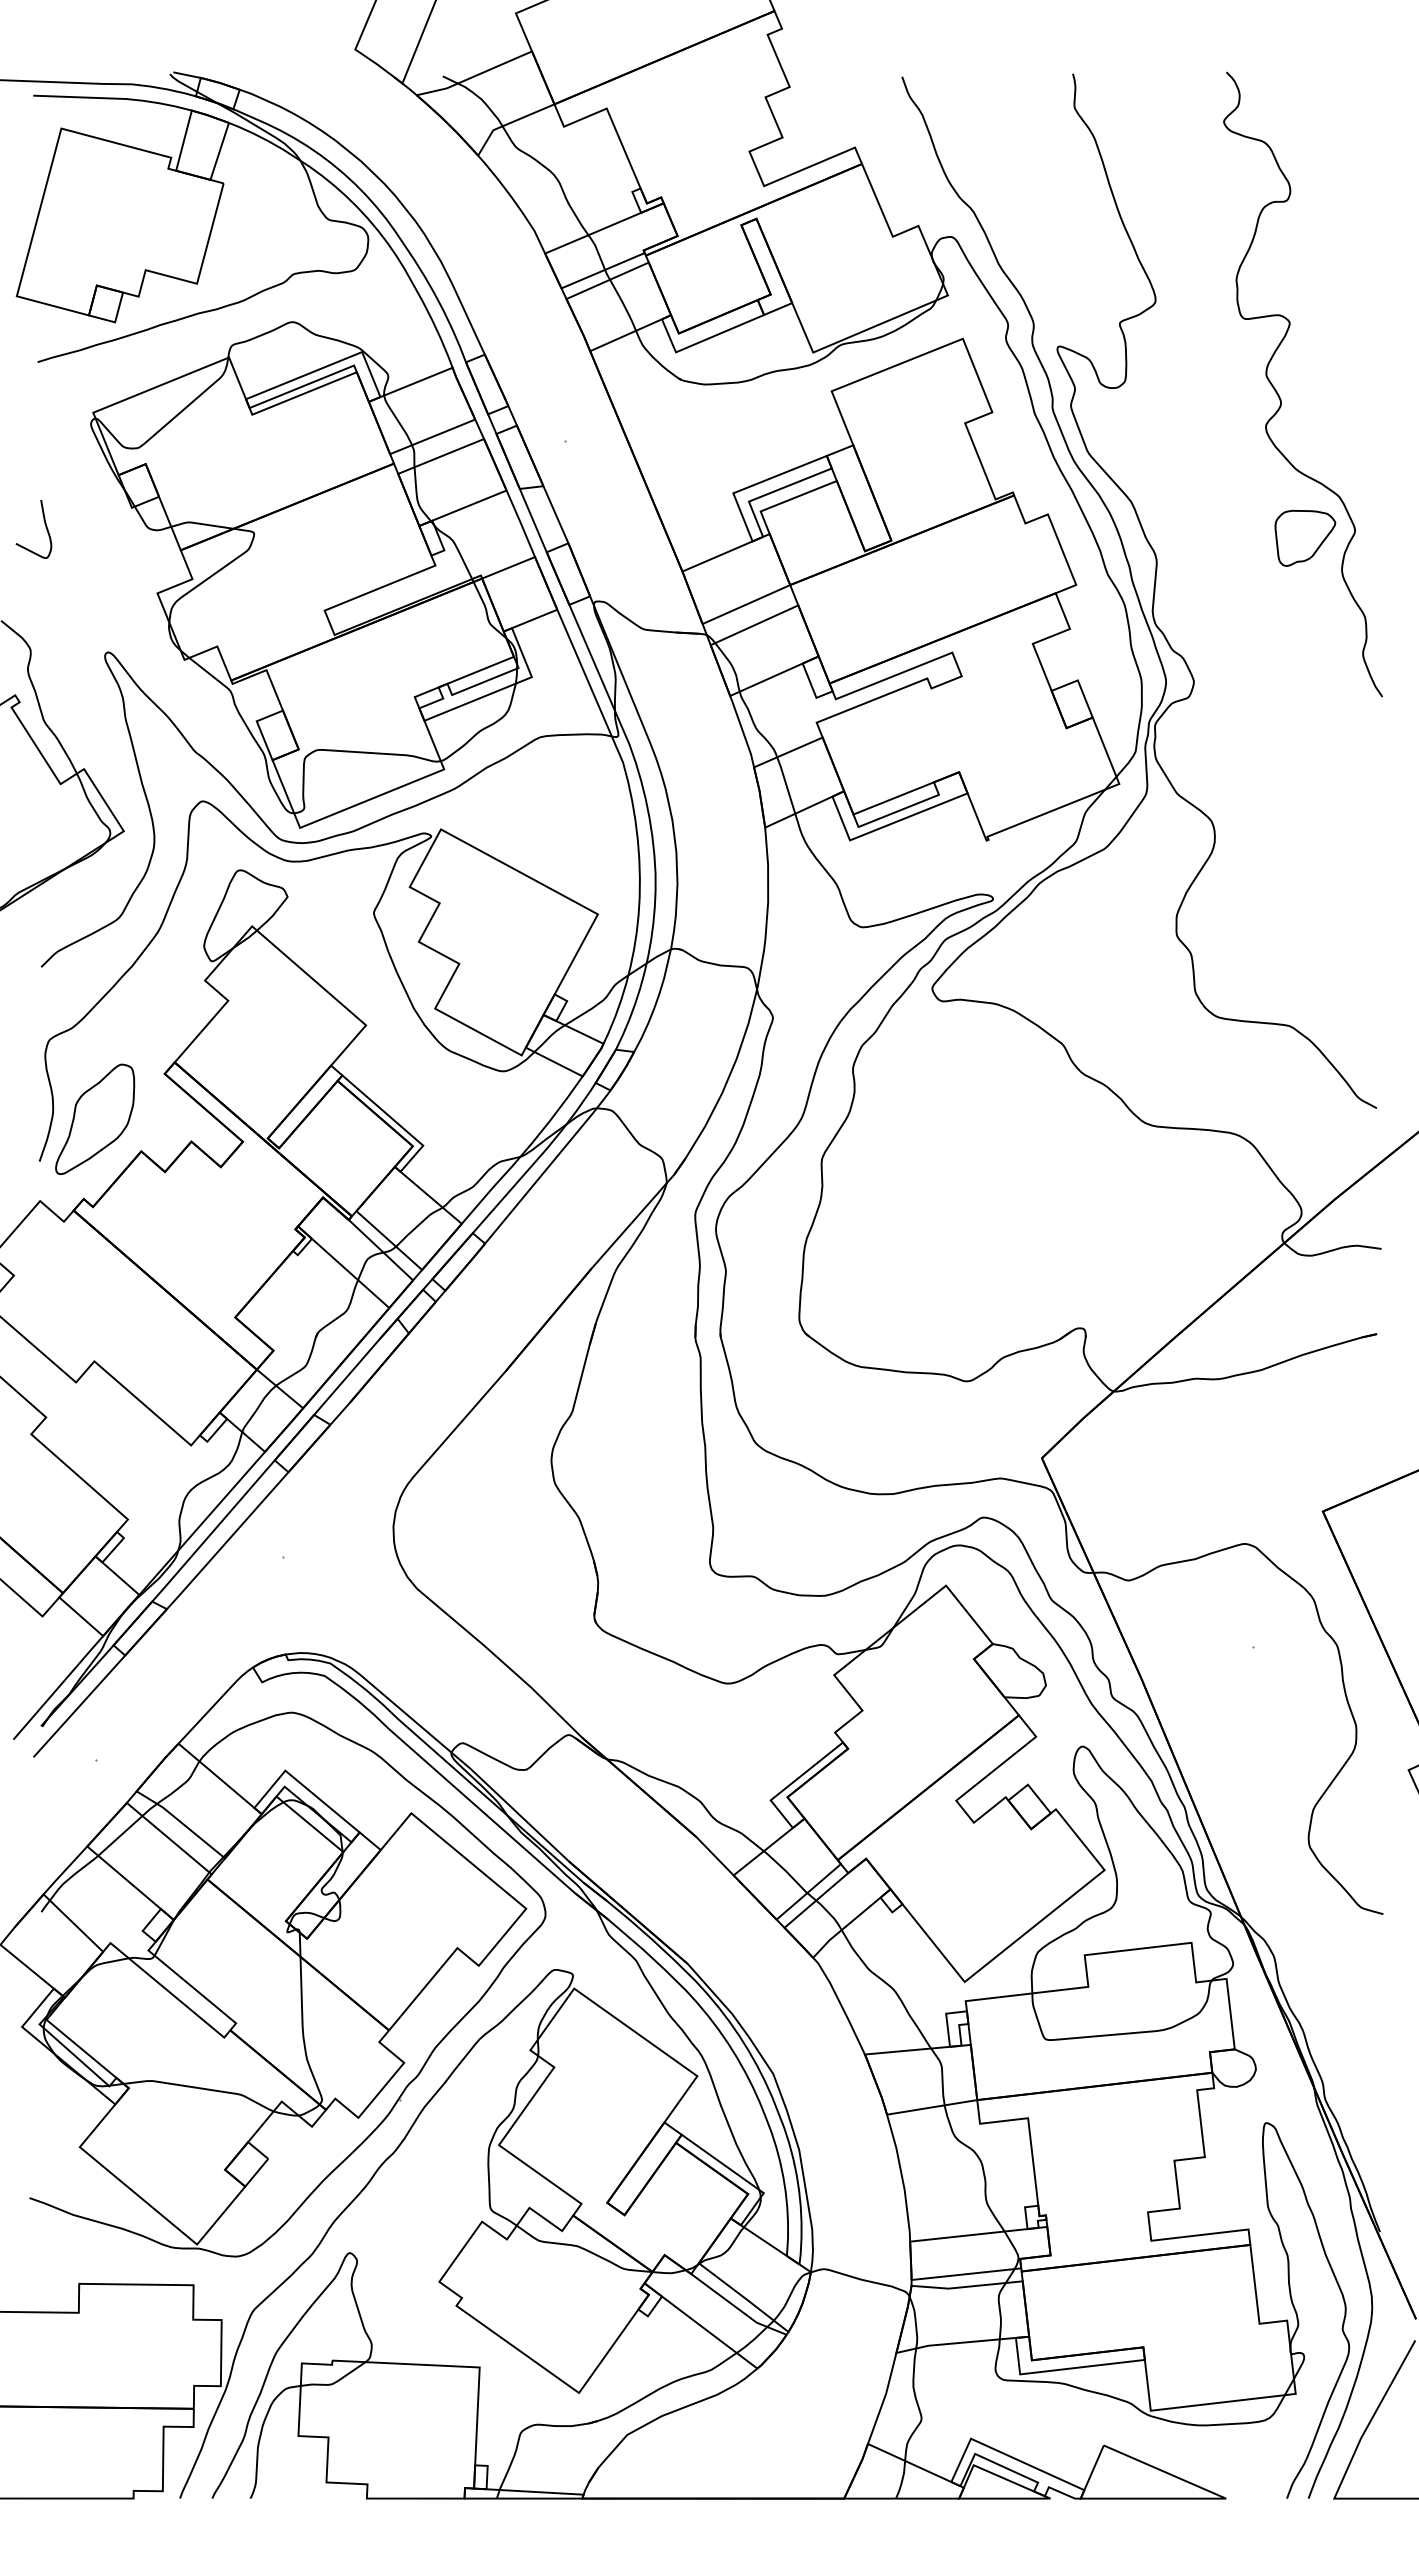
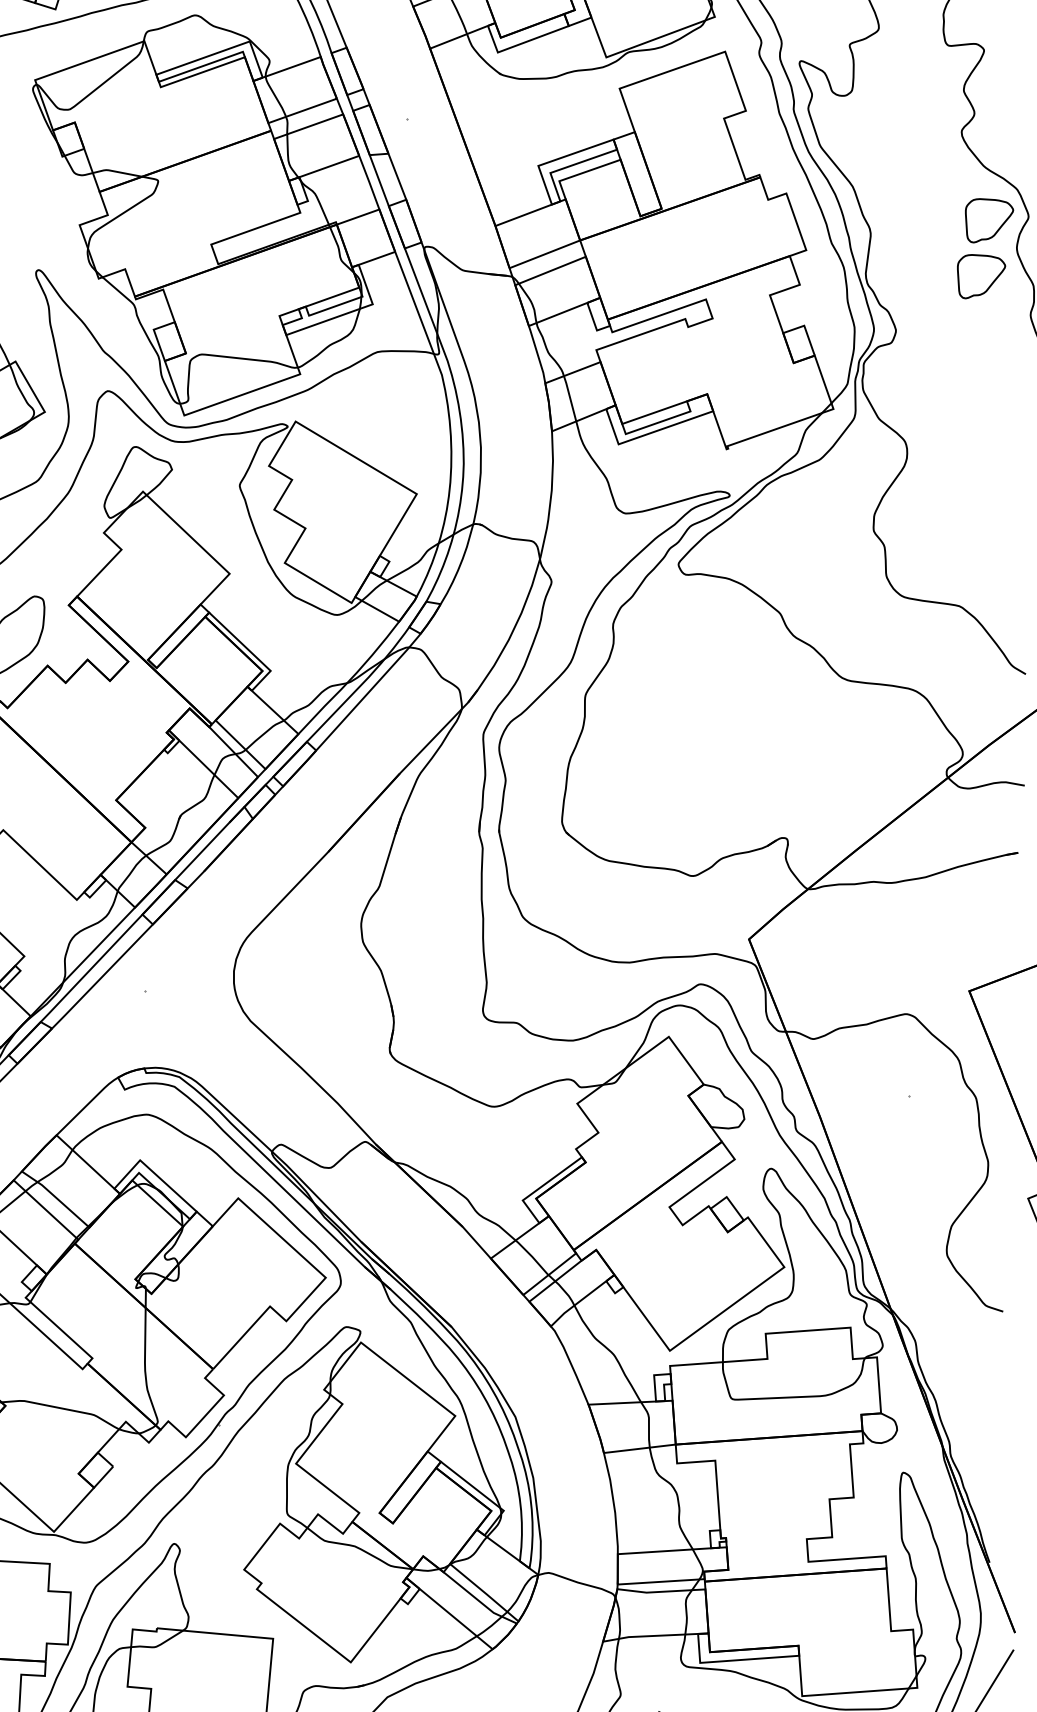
part: (1298, 608) -> (981, 276), added

